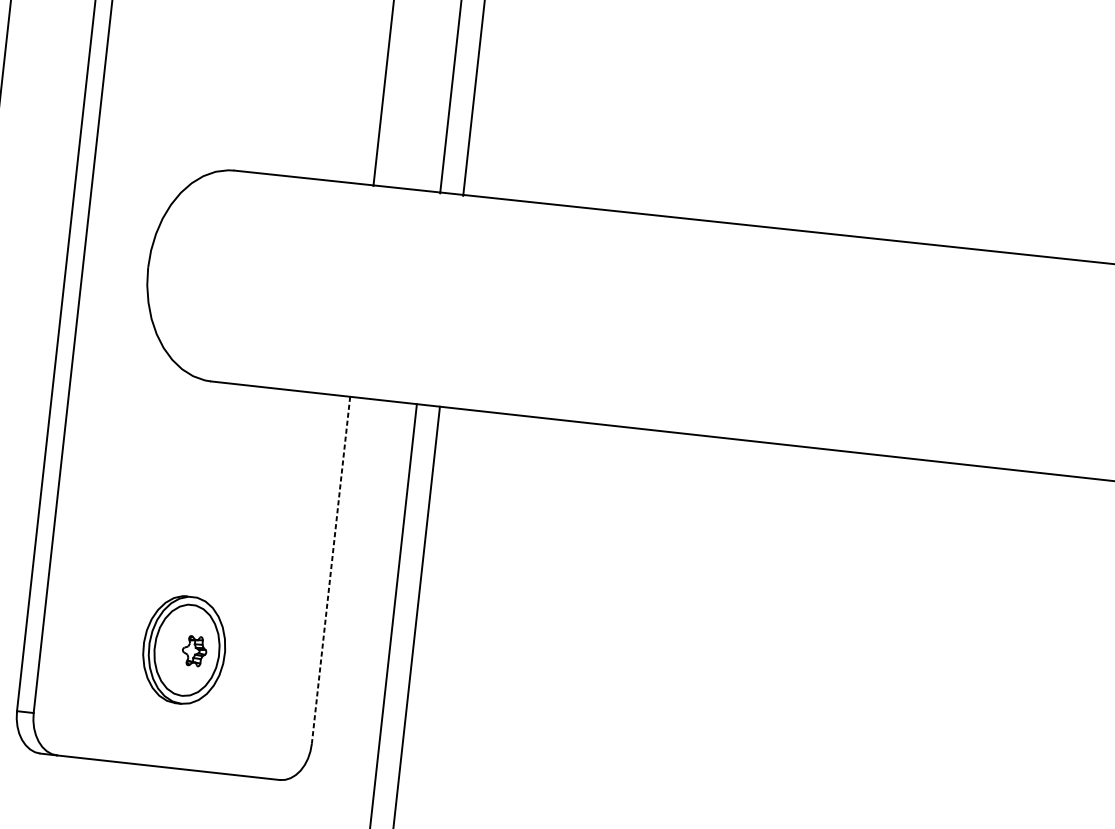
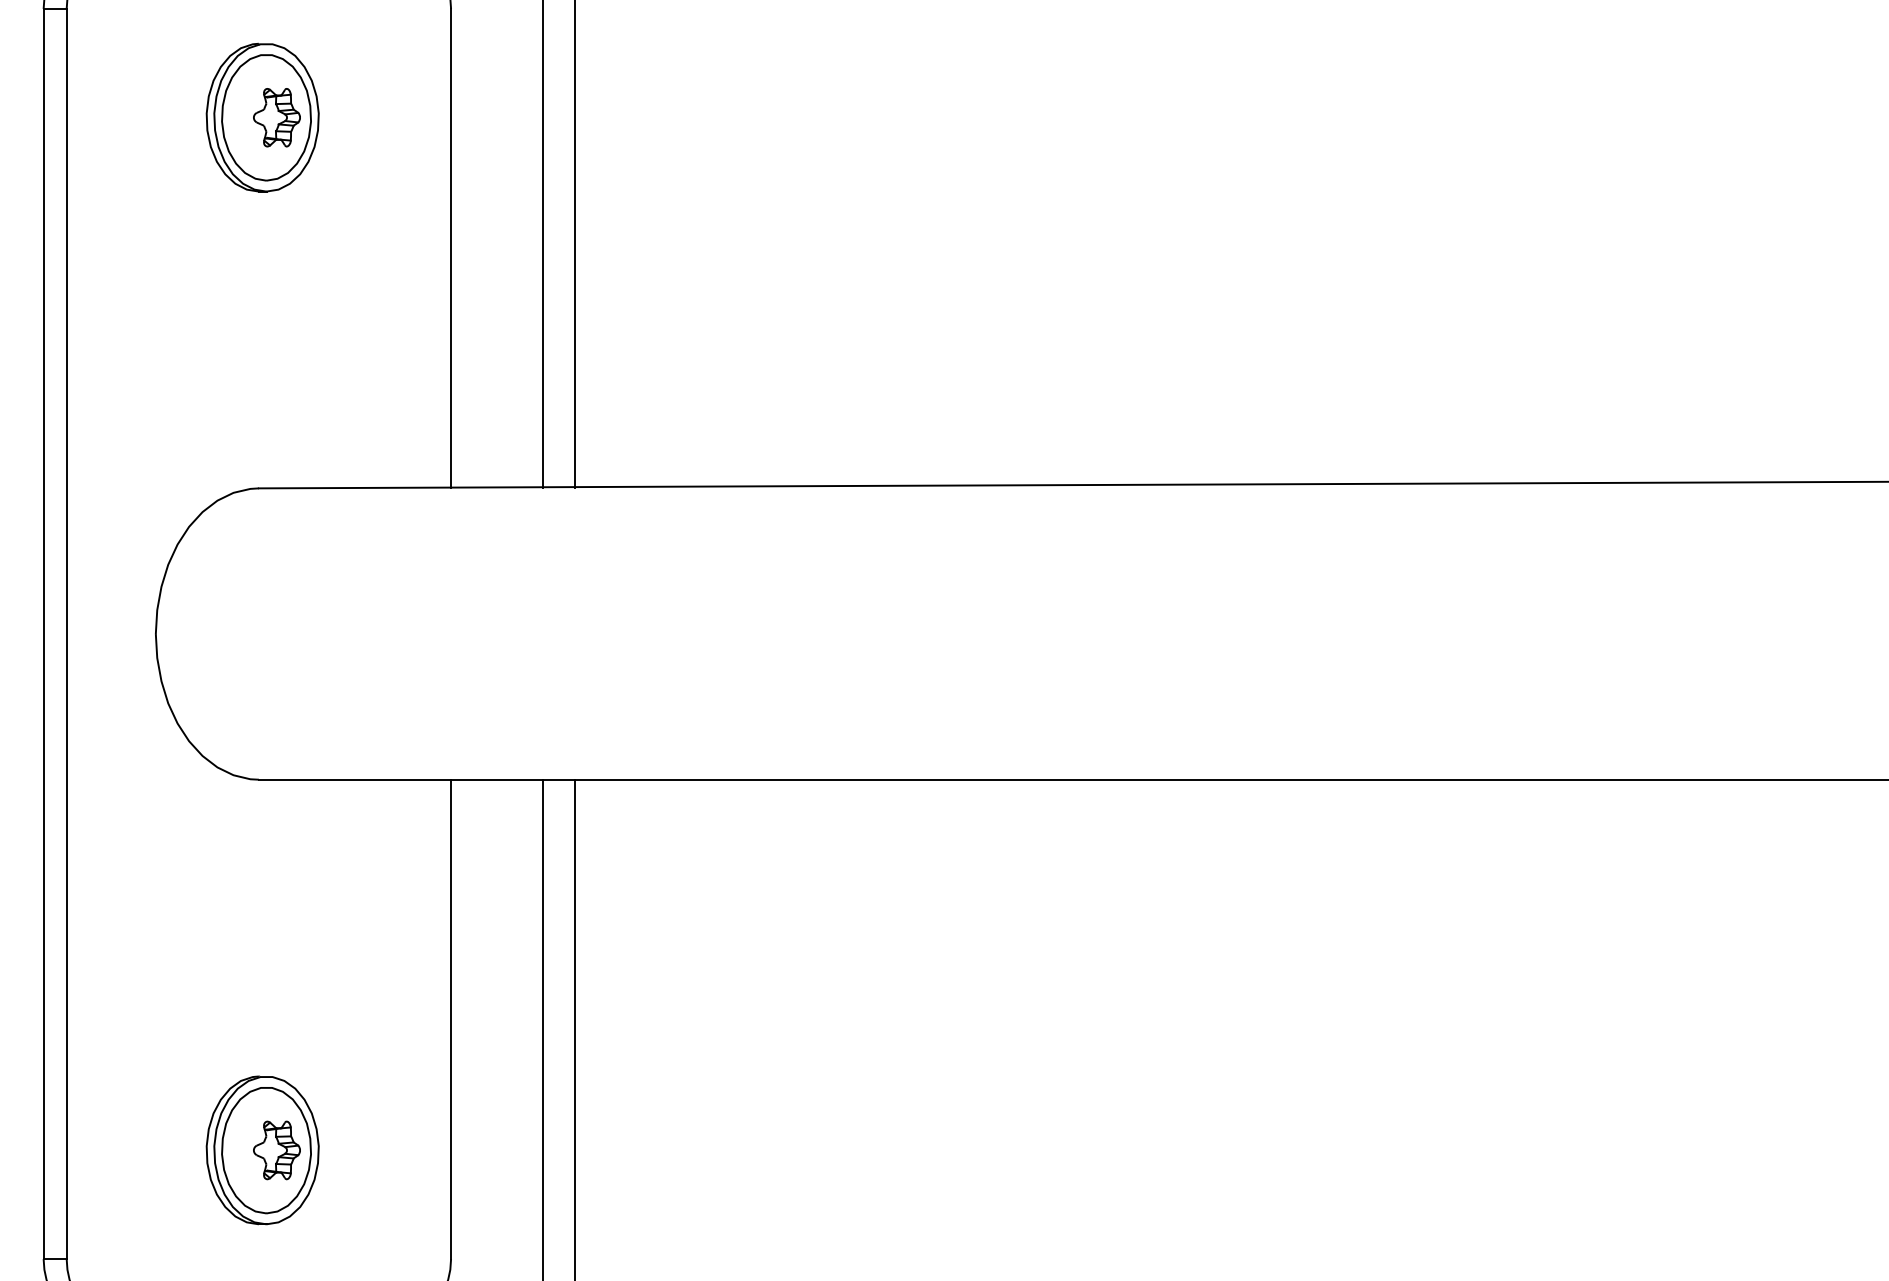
line: (331, 570) -> (451, 1019), dashed -> solid
part: (194, 651) -> (276, 1150), size x1.43

